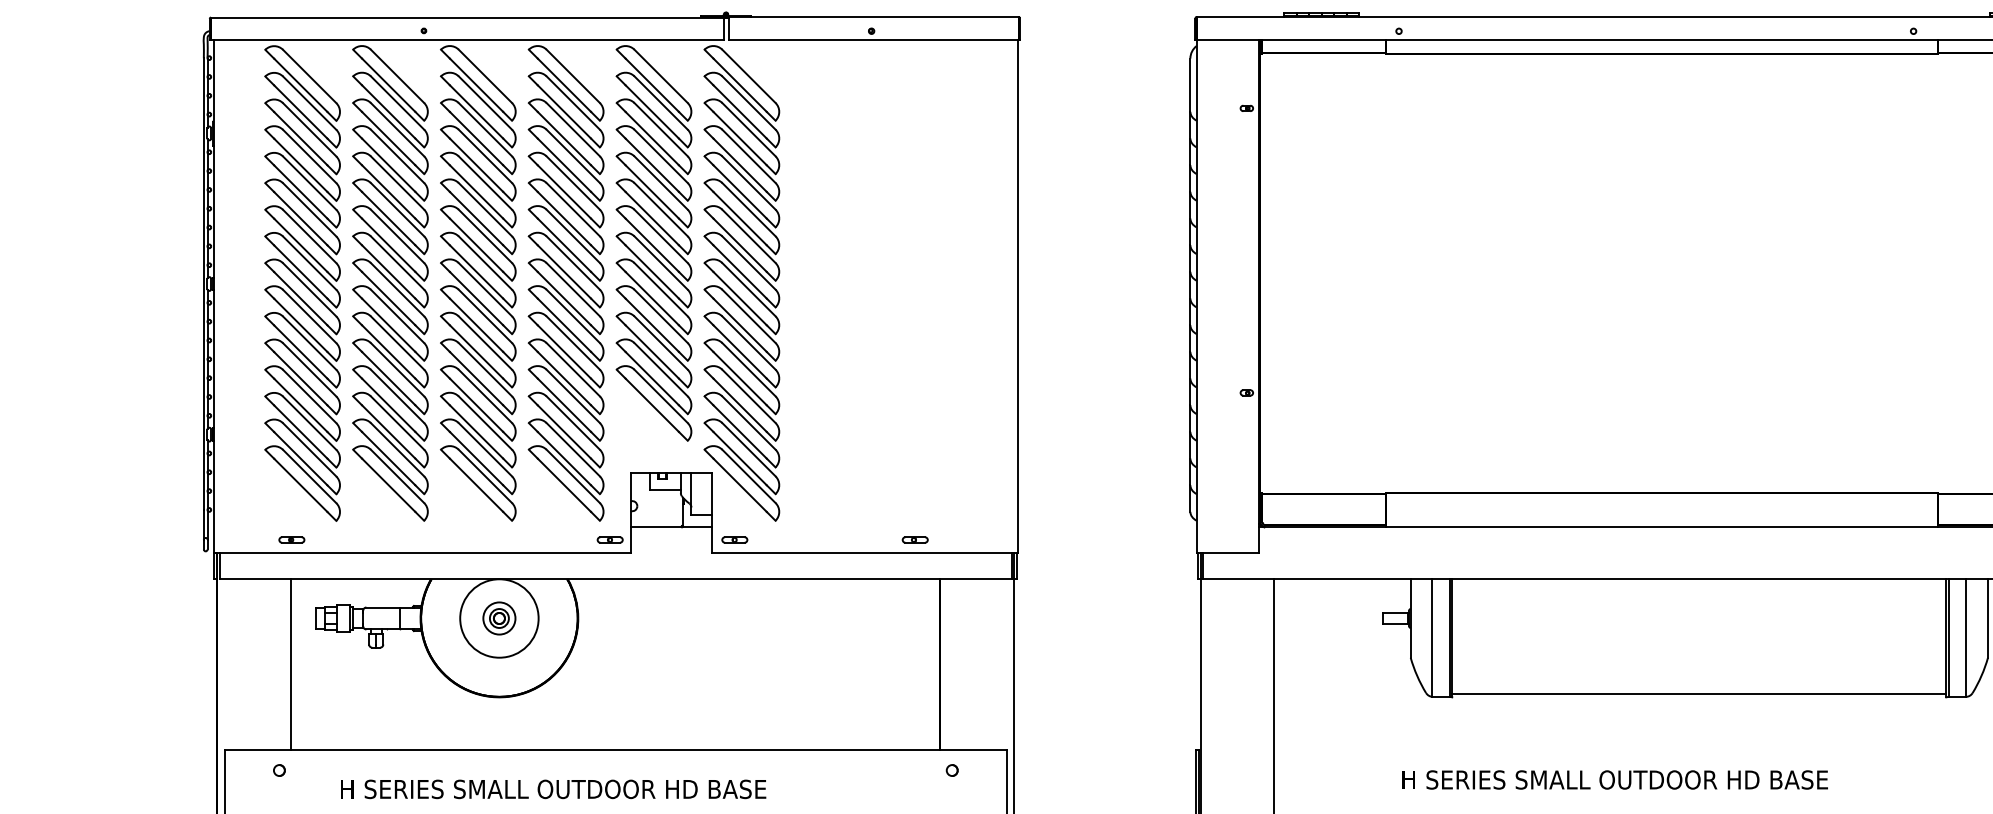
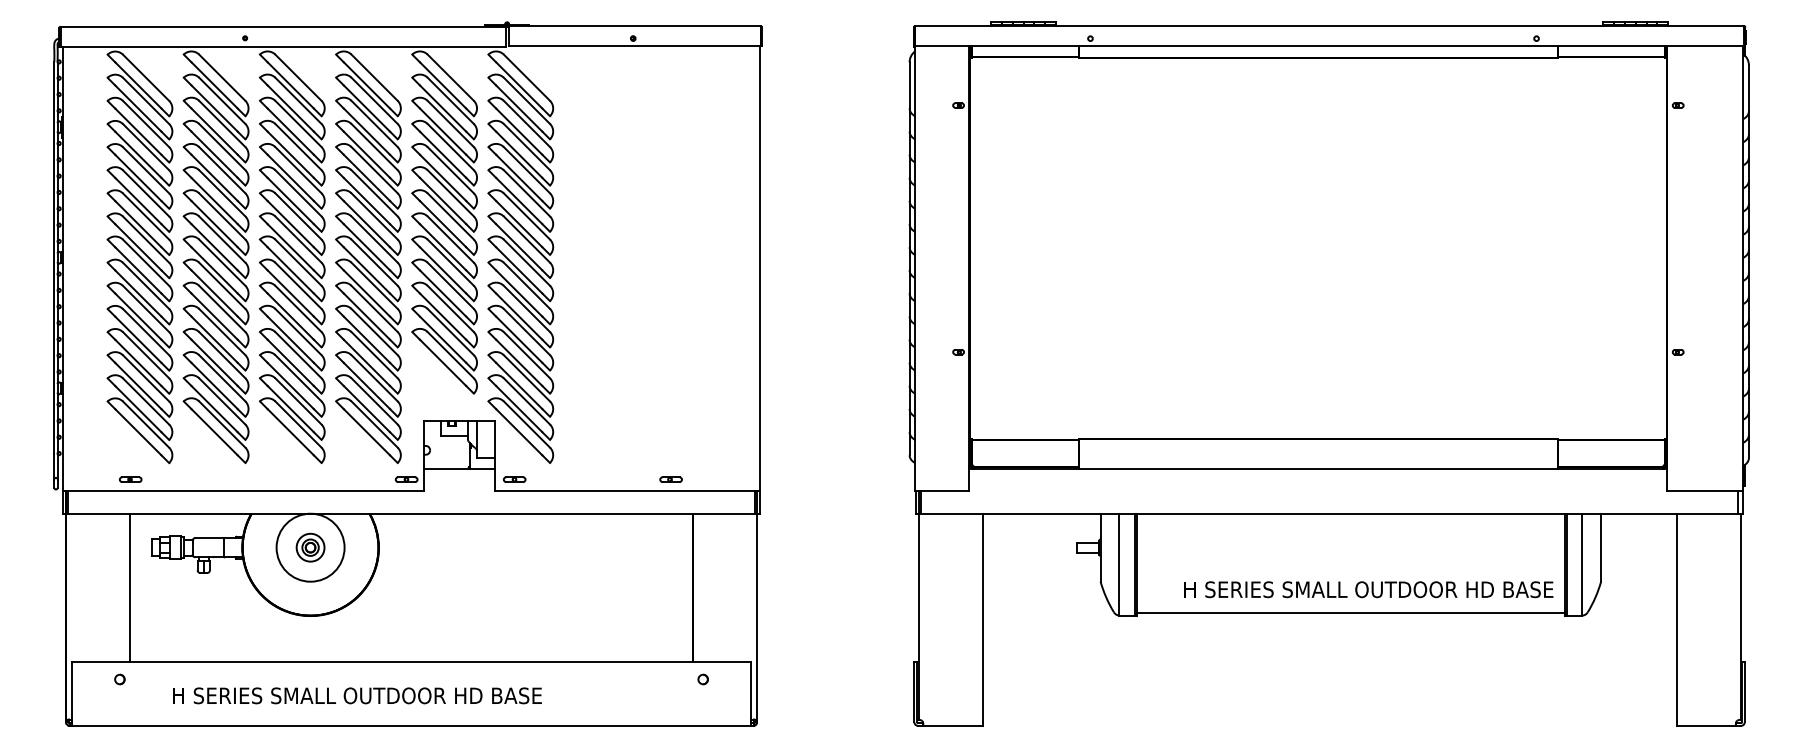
text: (1614, 779) -> (1368, 589), moved

